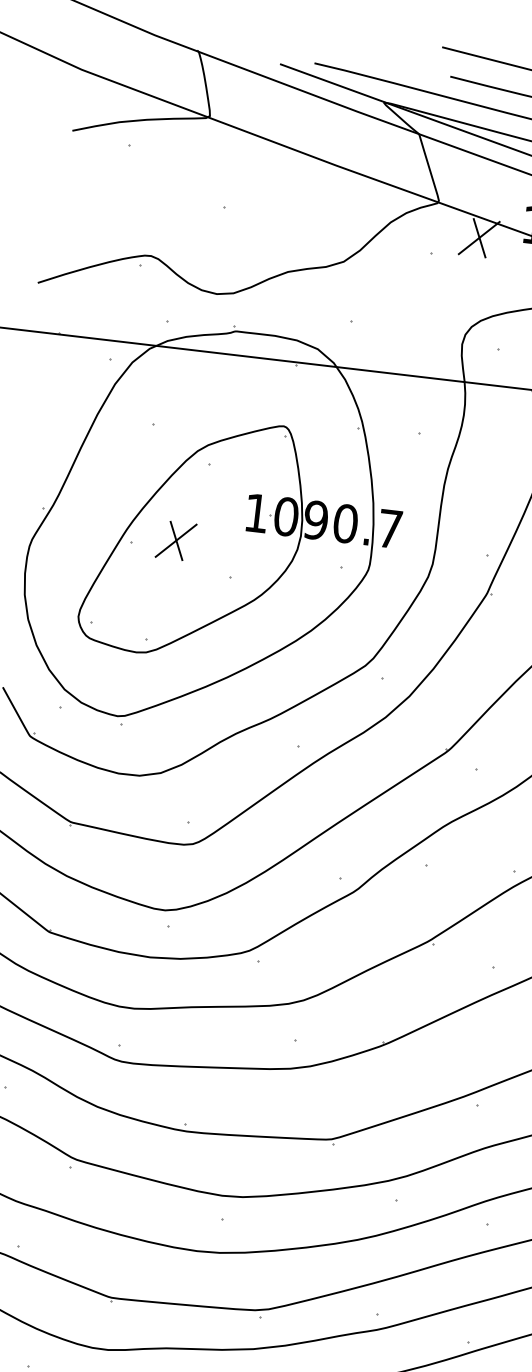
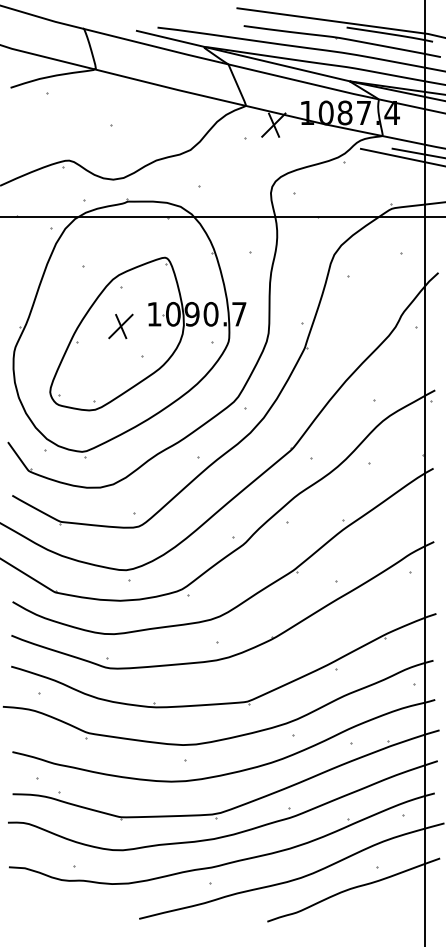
part: (175, 540) -> (120, 326), moved

